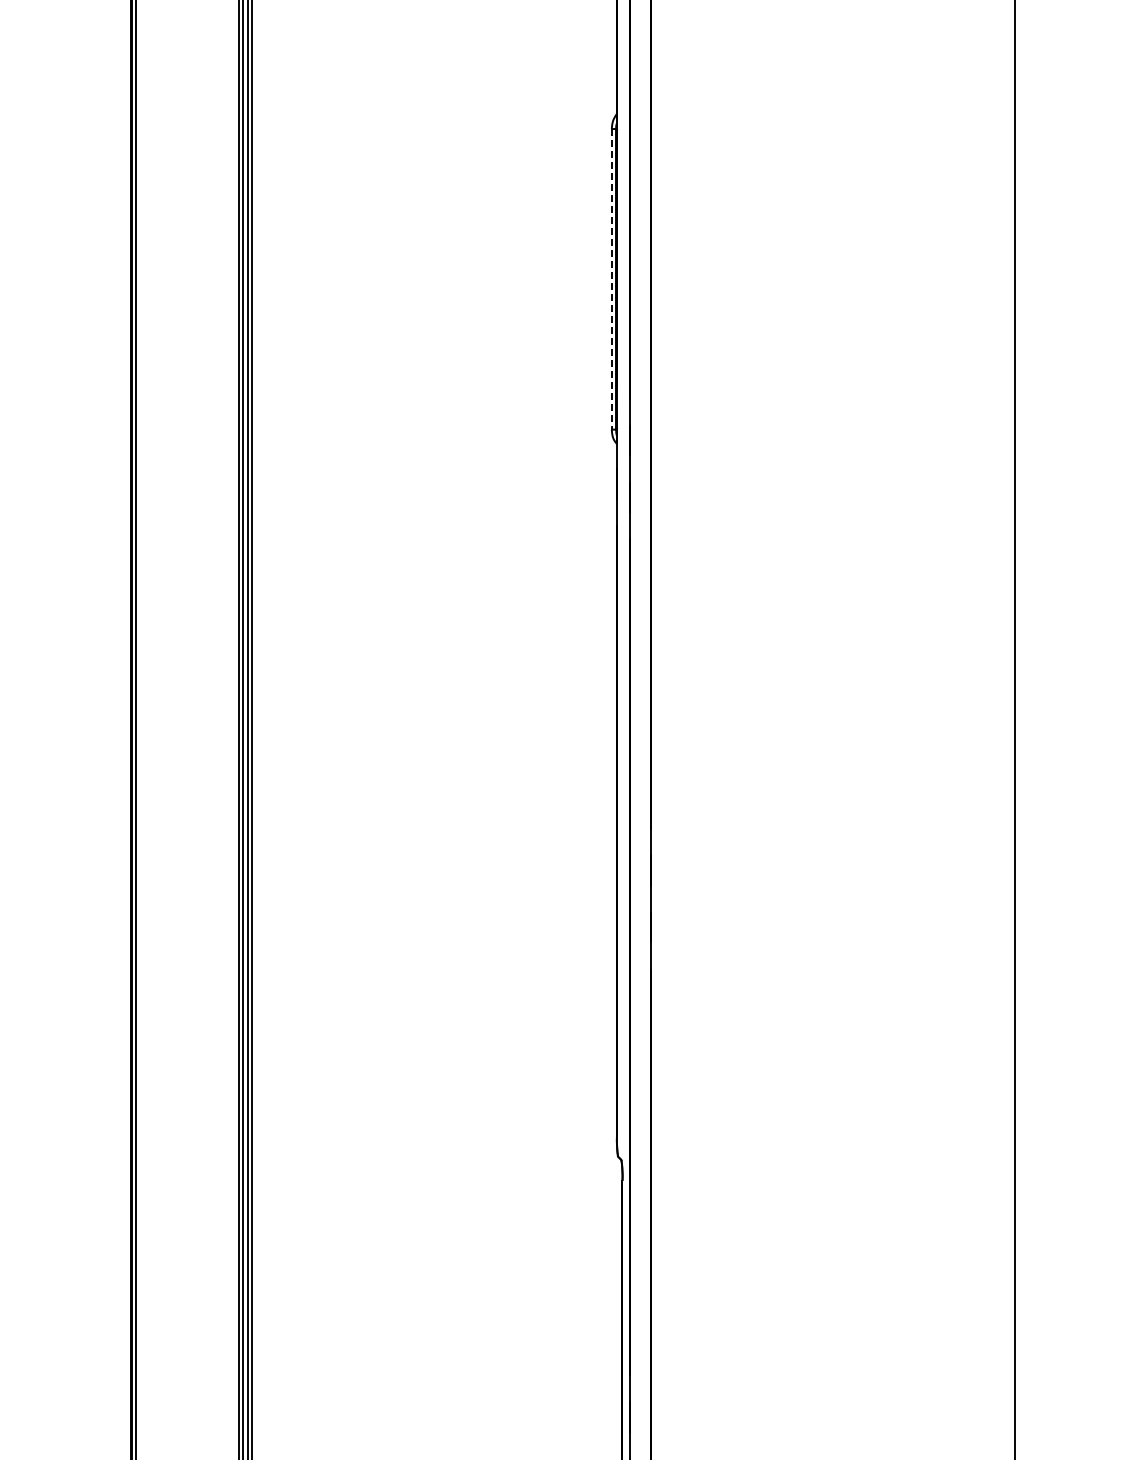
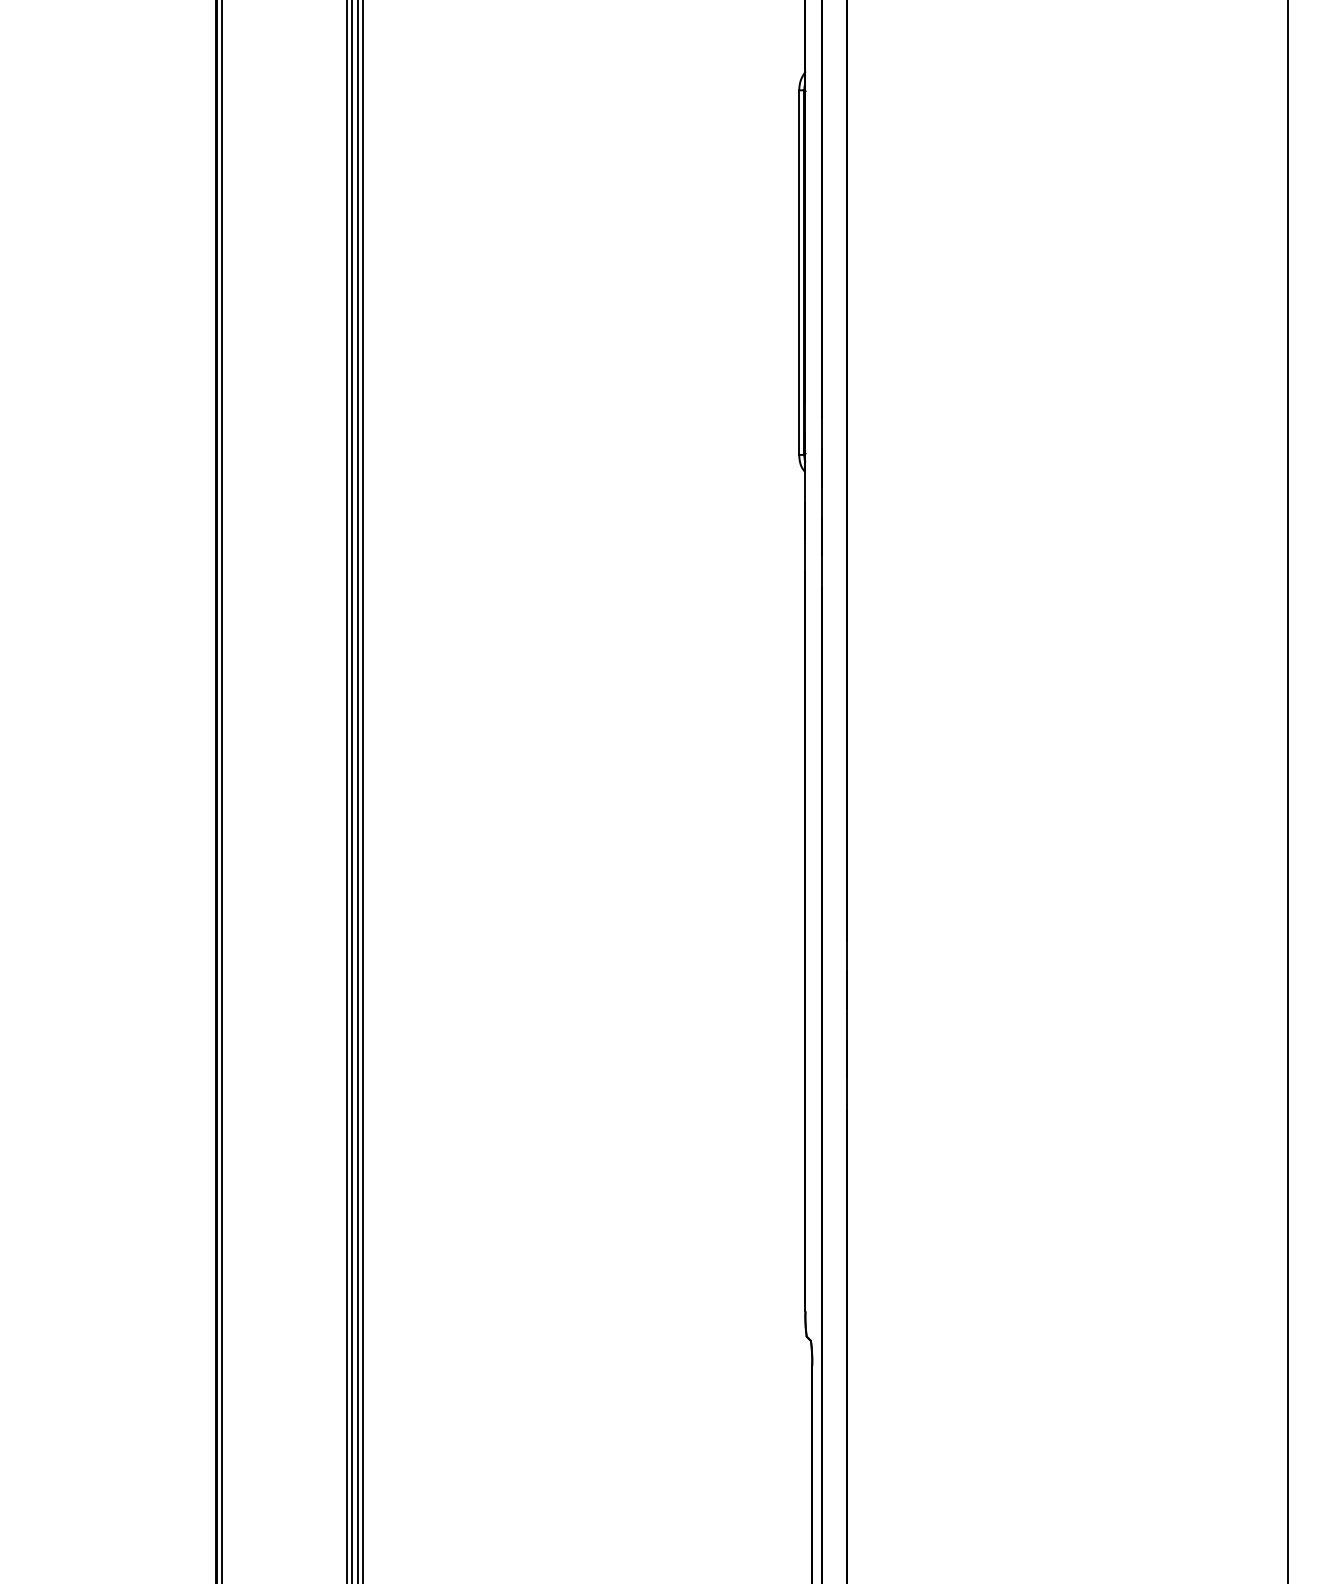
line: (611, 279) -> (798, 272), dashed -> solid

